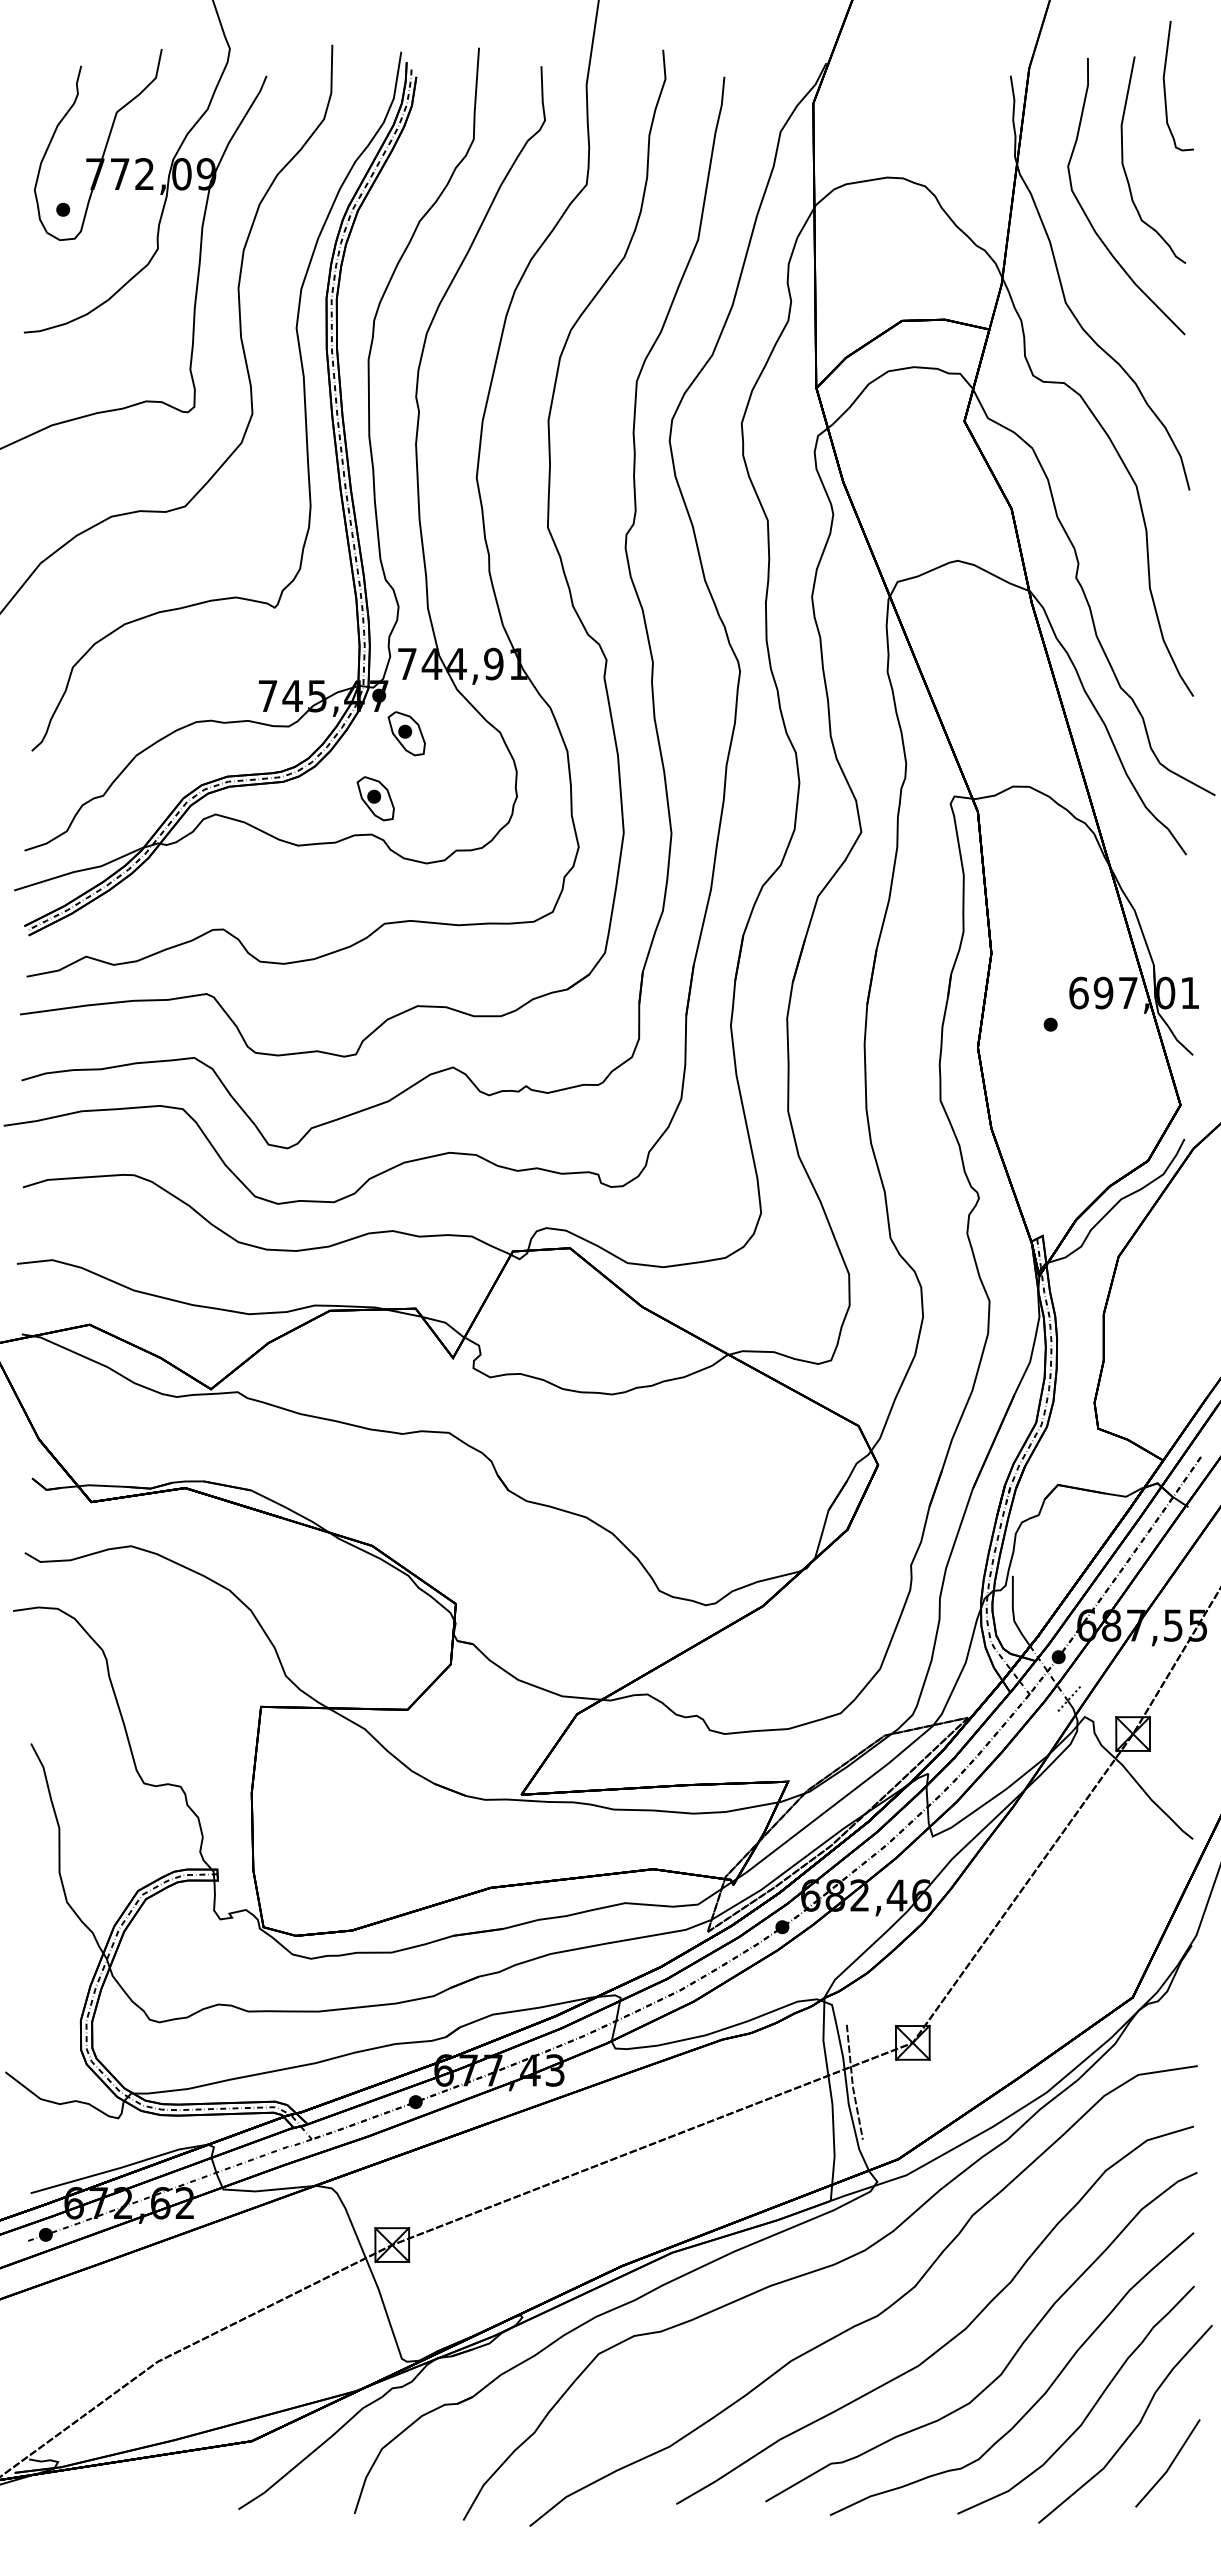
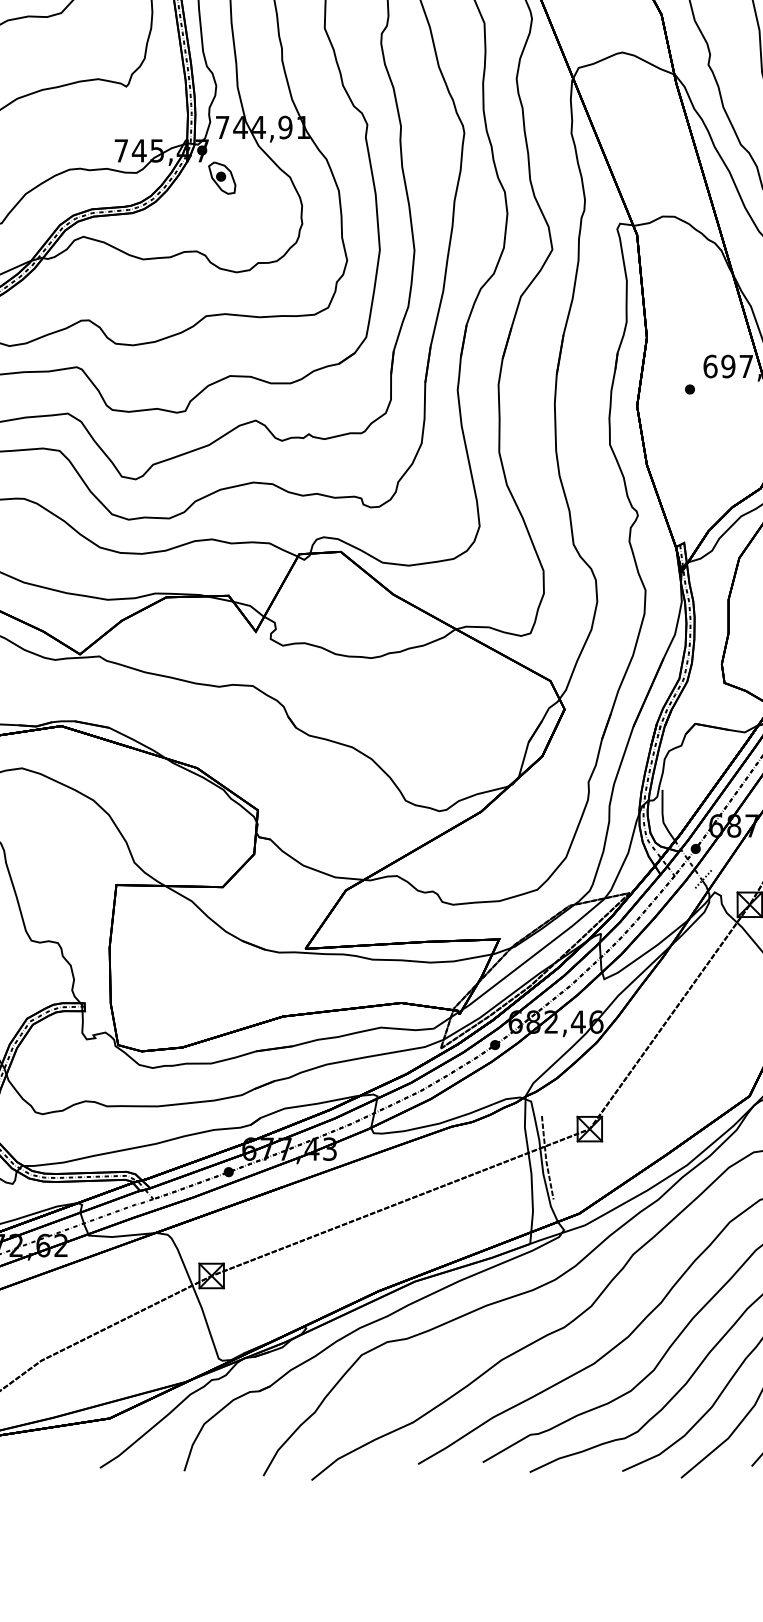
part: (375, 798) -> (199, 225), removed

